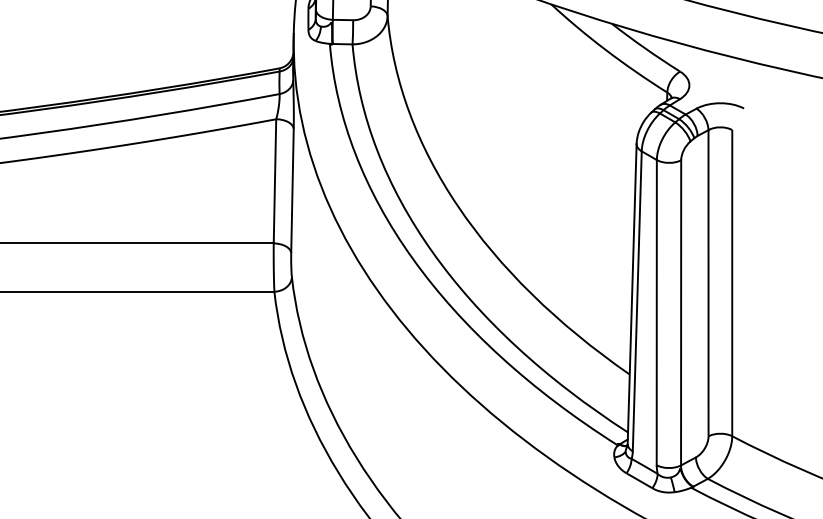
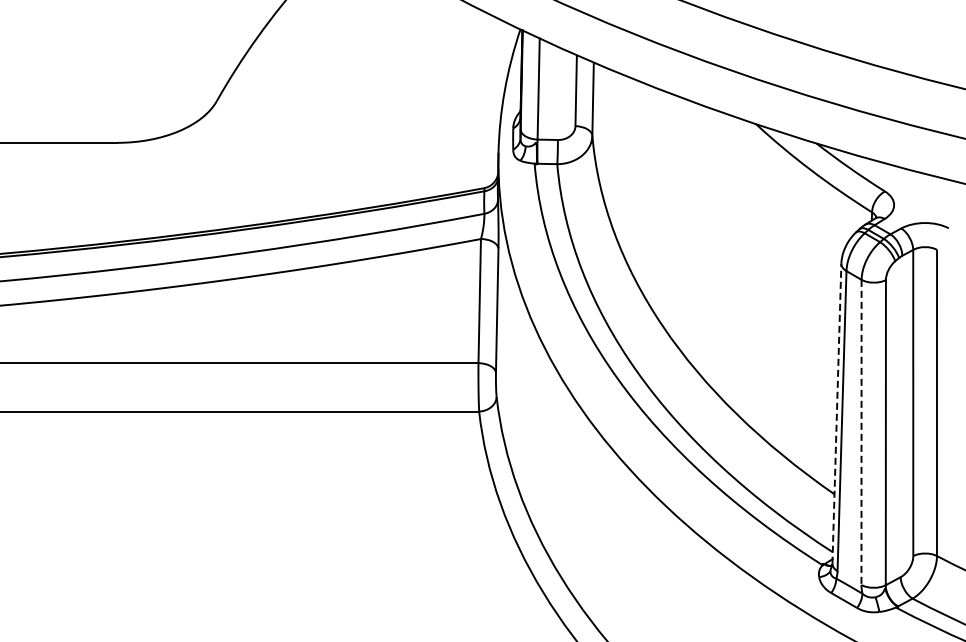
line: (631, 293) -> (836, 413), solid -> dashed
line: (656, 312) -> (861, 432), solid -> dashed

